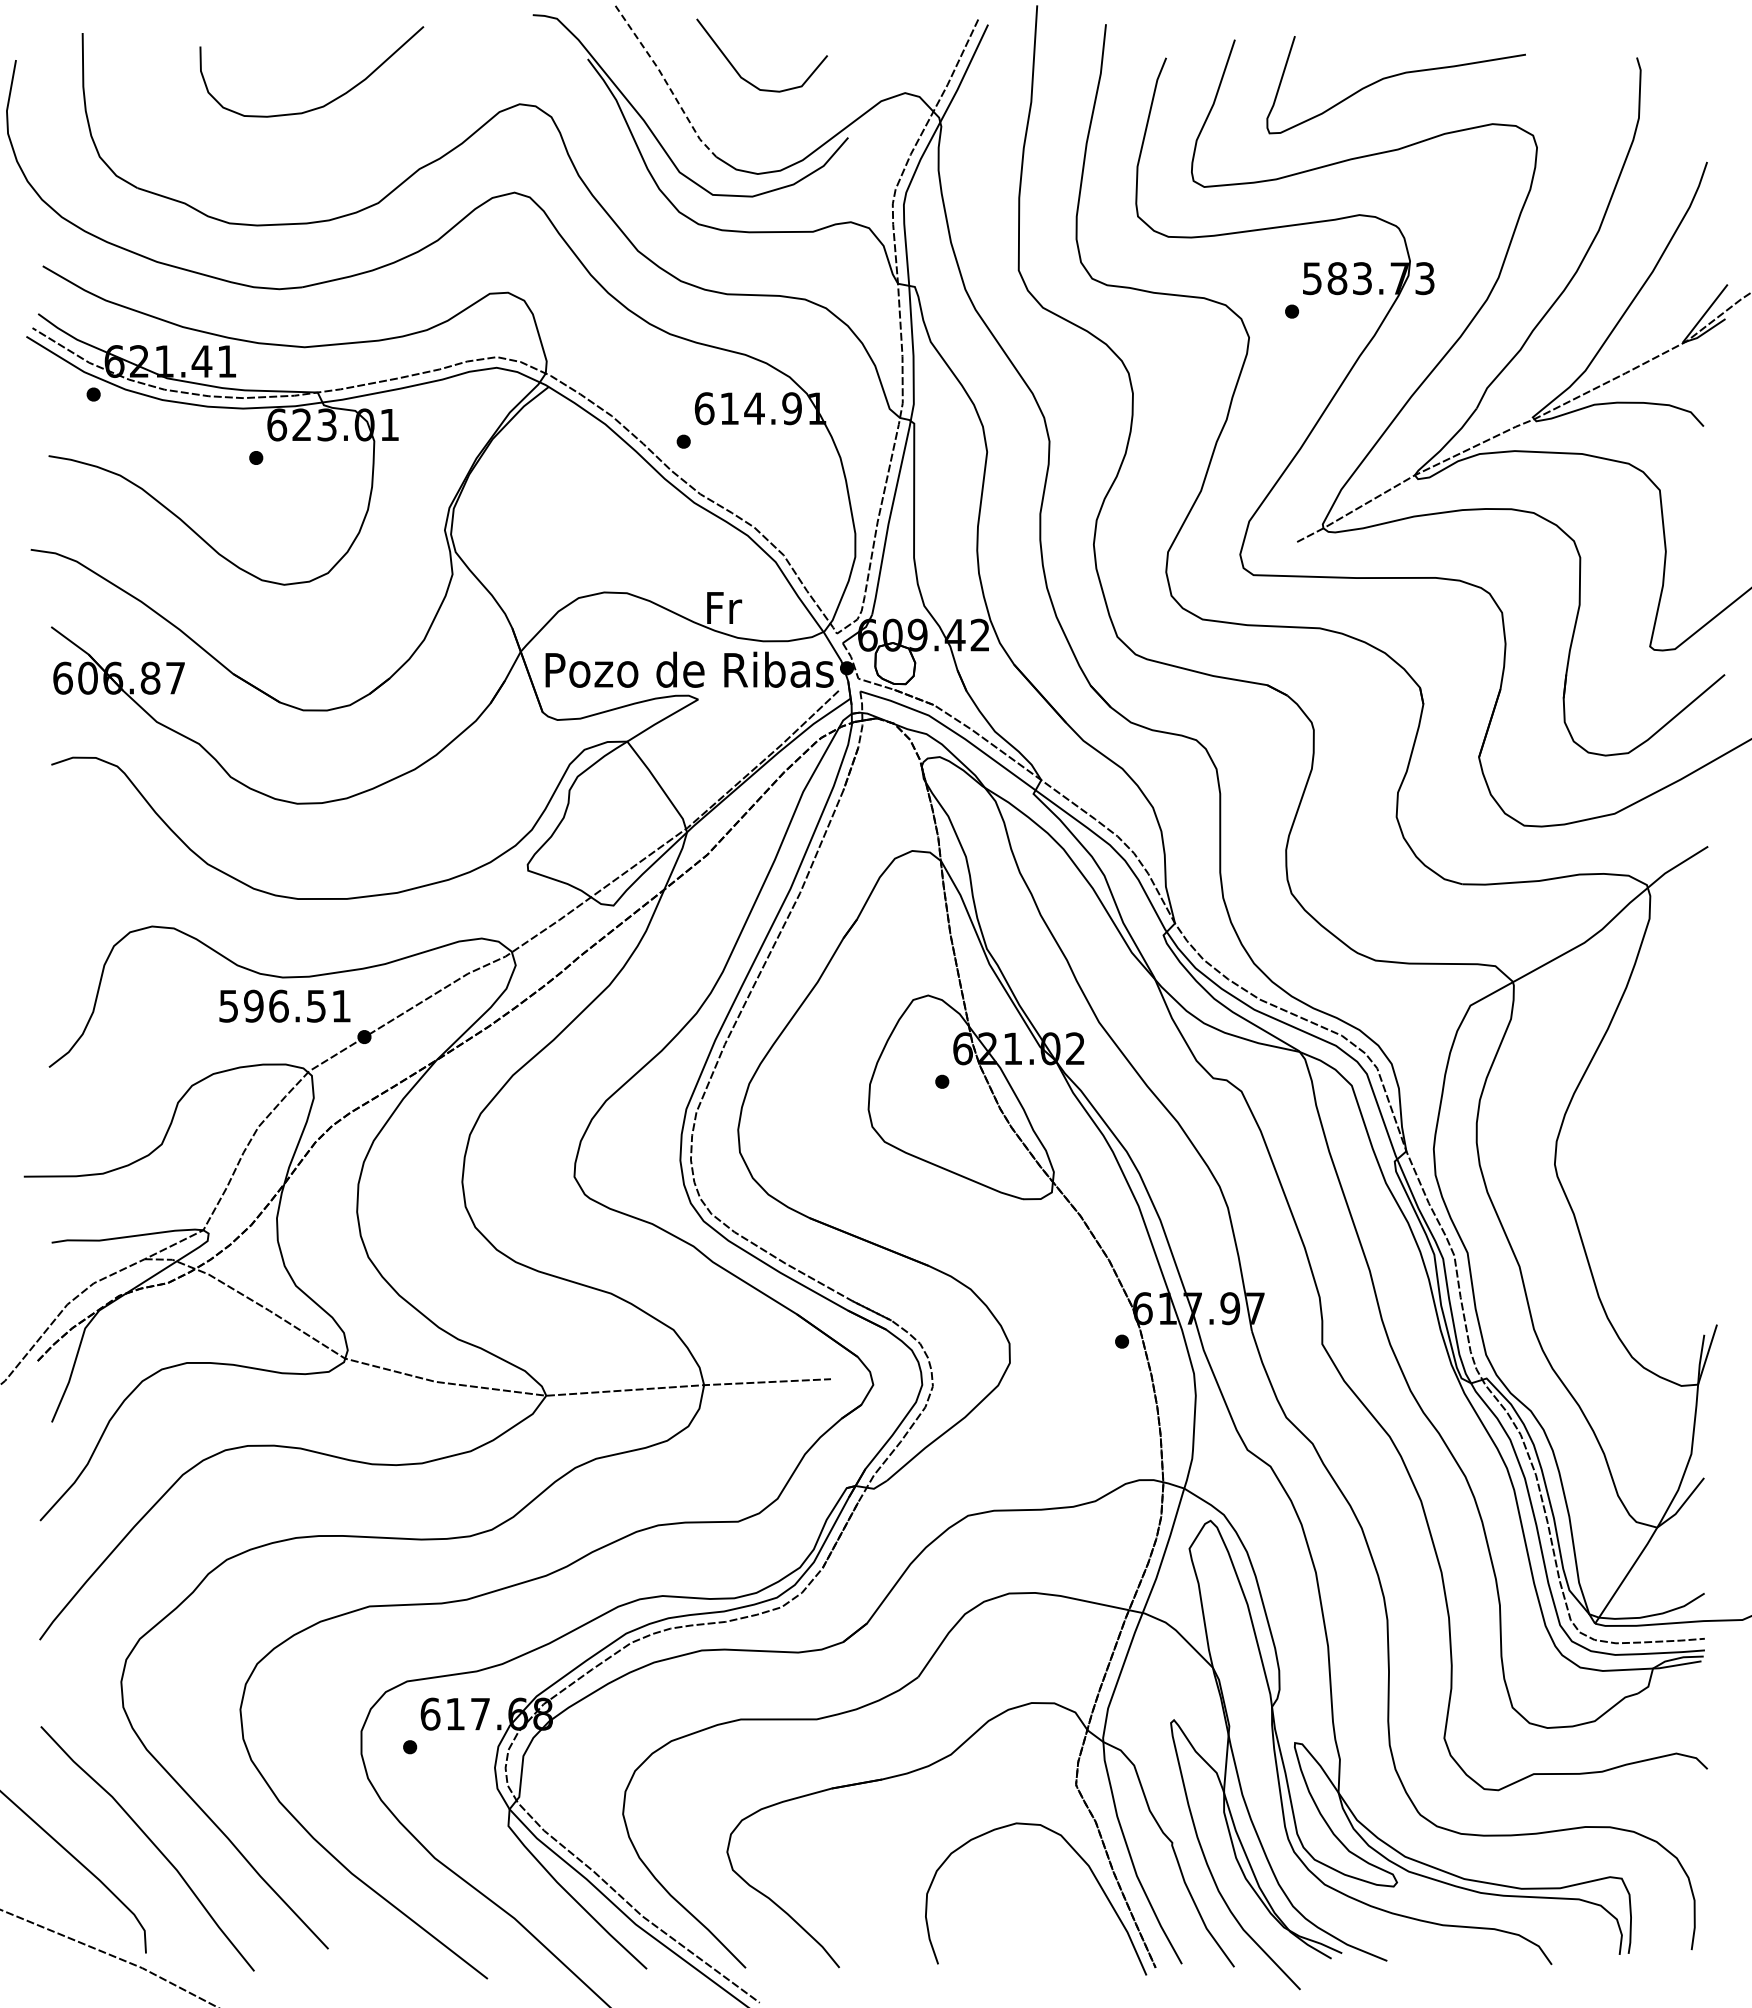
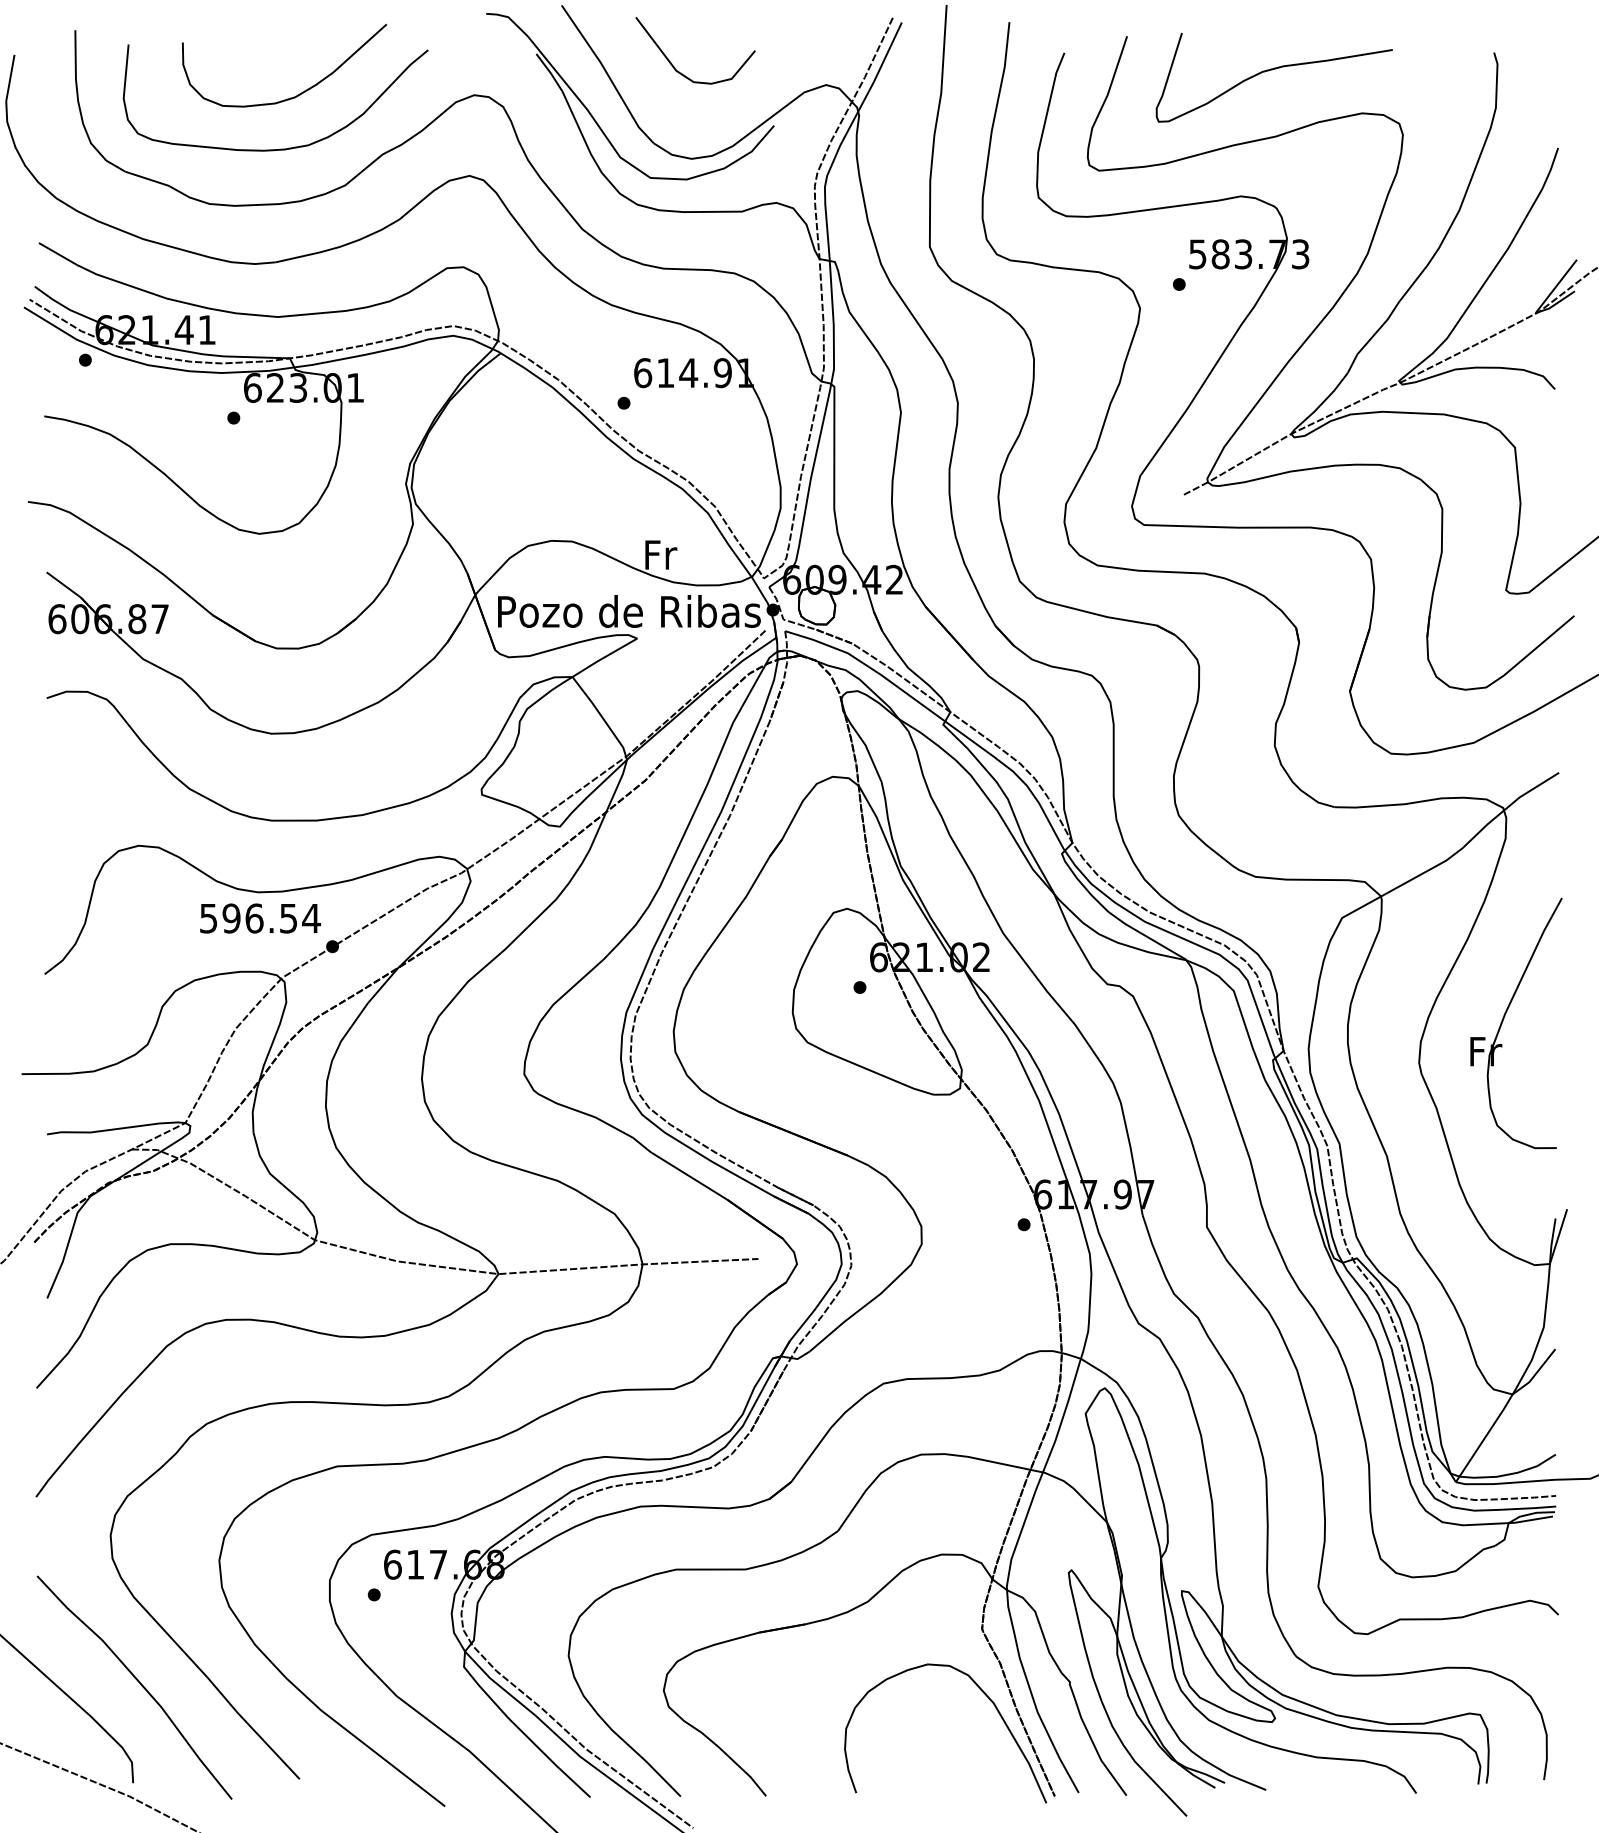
line: (666, 82) -> (608, 75), dashed -> solid
curve: (311, 162) -> (284, 148), added
text: (341, 1006) -> (311, 918), 596.51 -> 596.54
part: (1648, 1115) -> (1504, 1018), added

